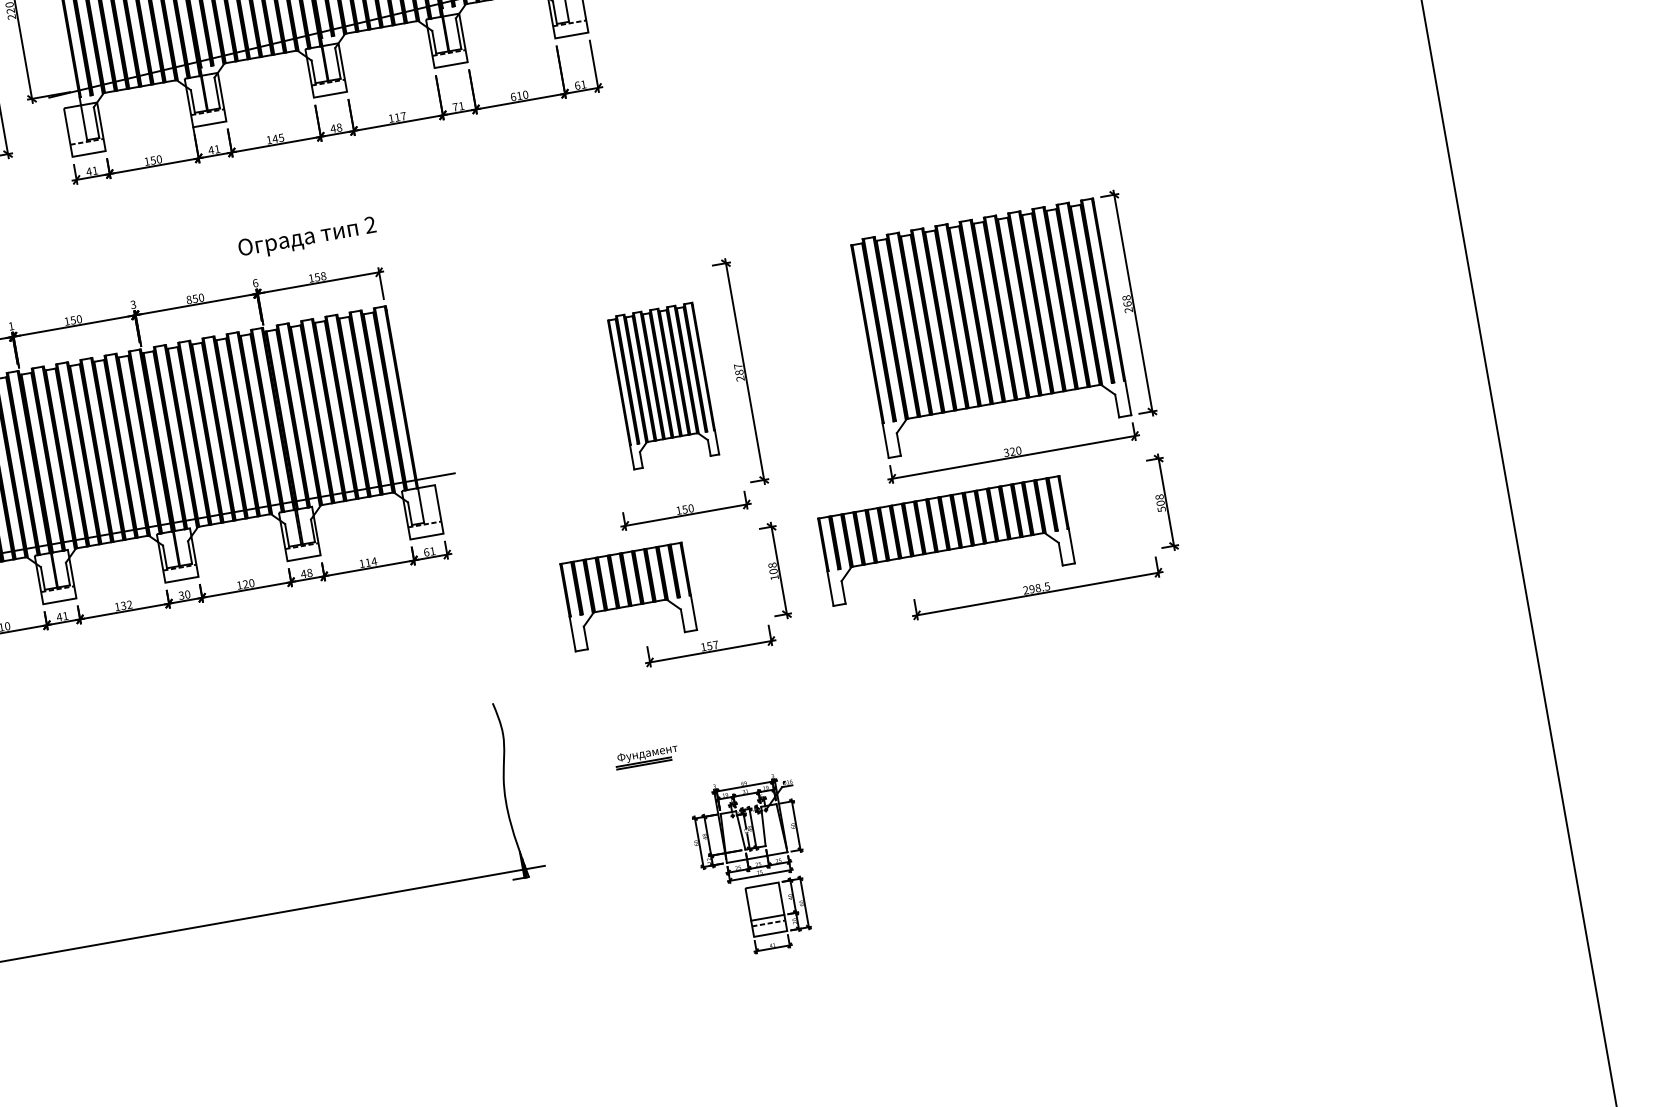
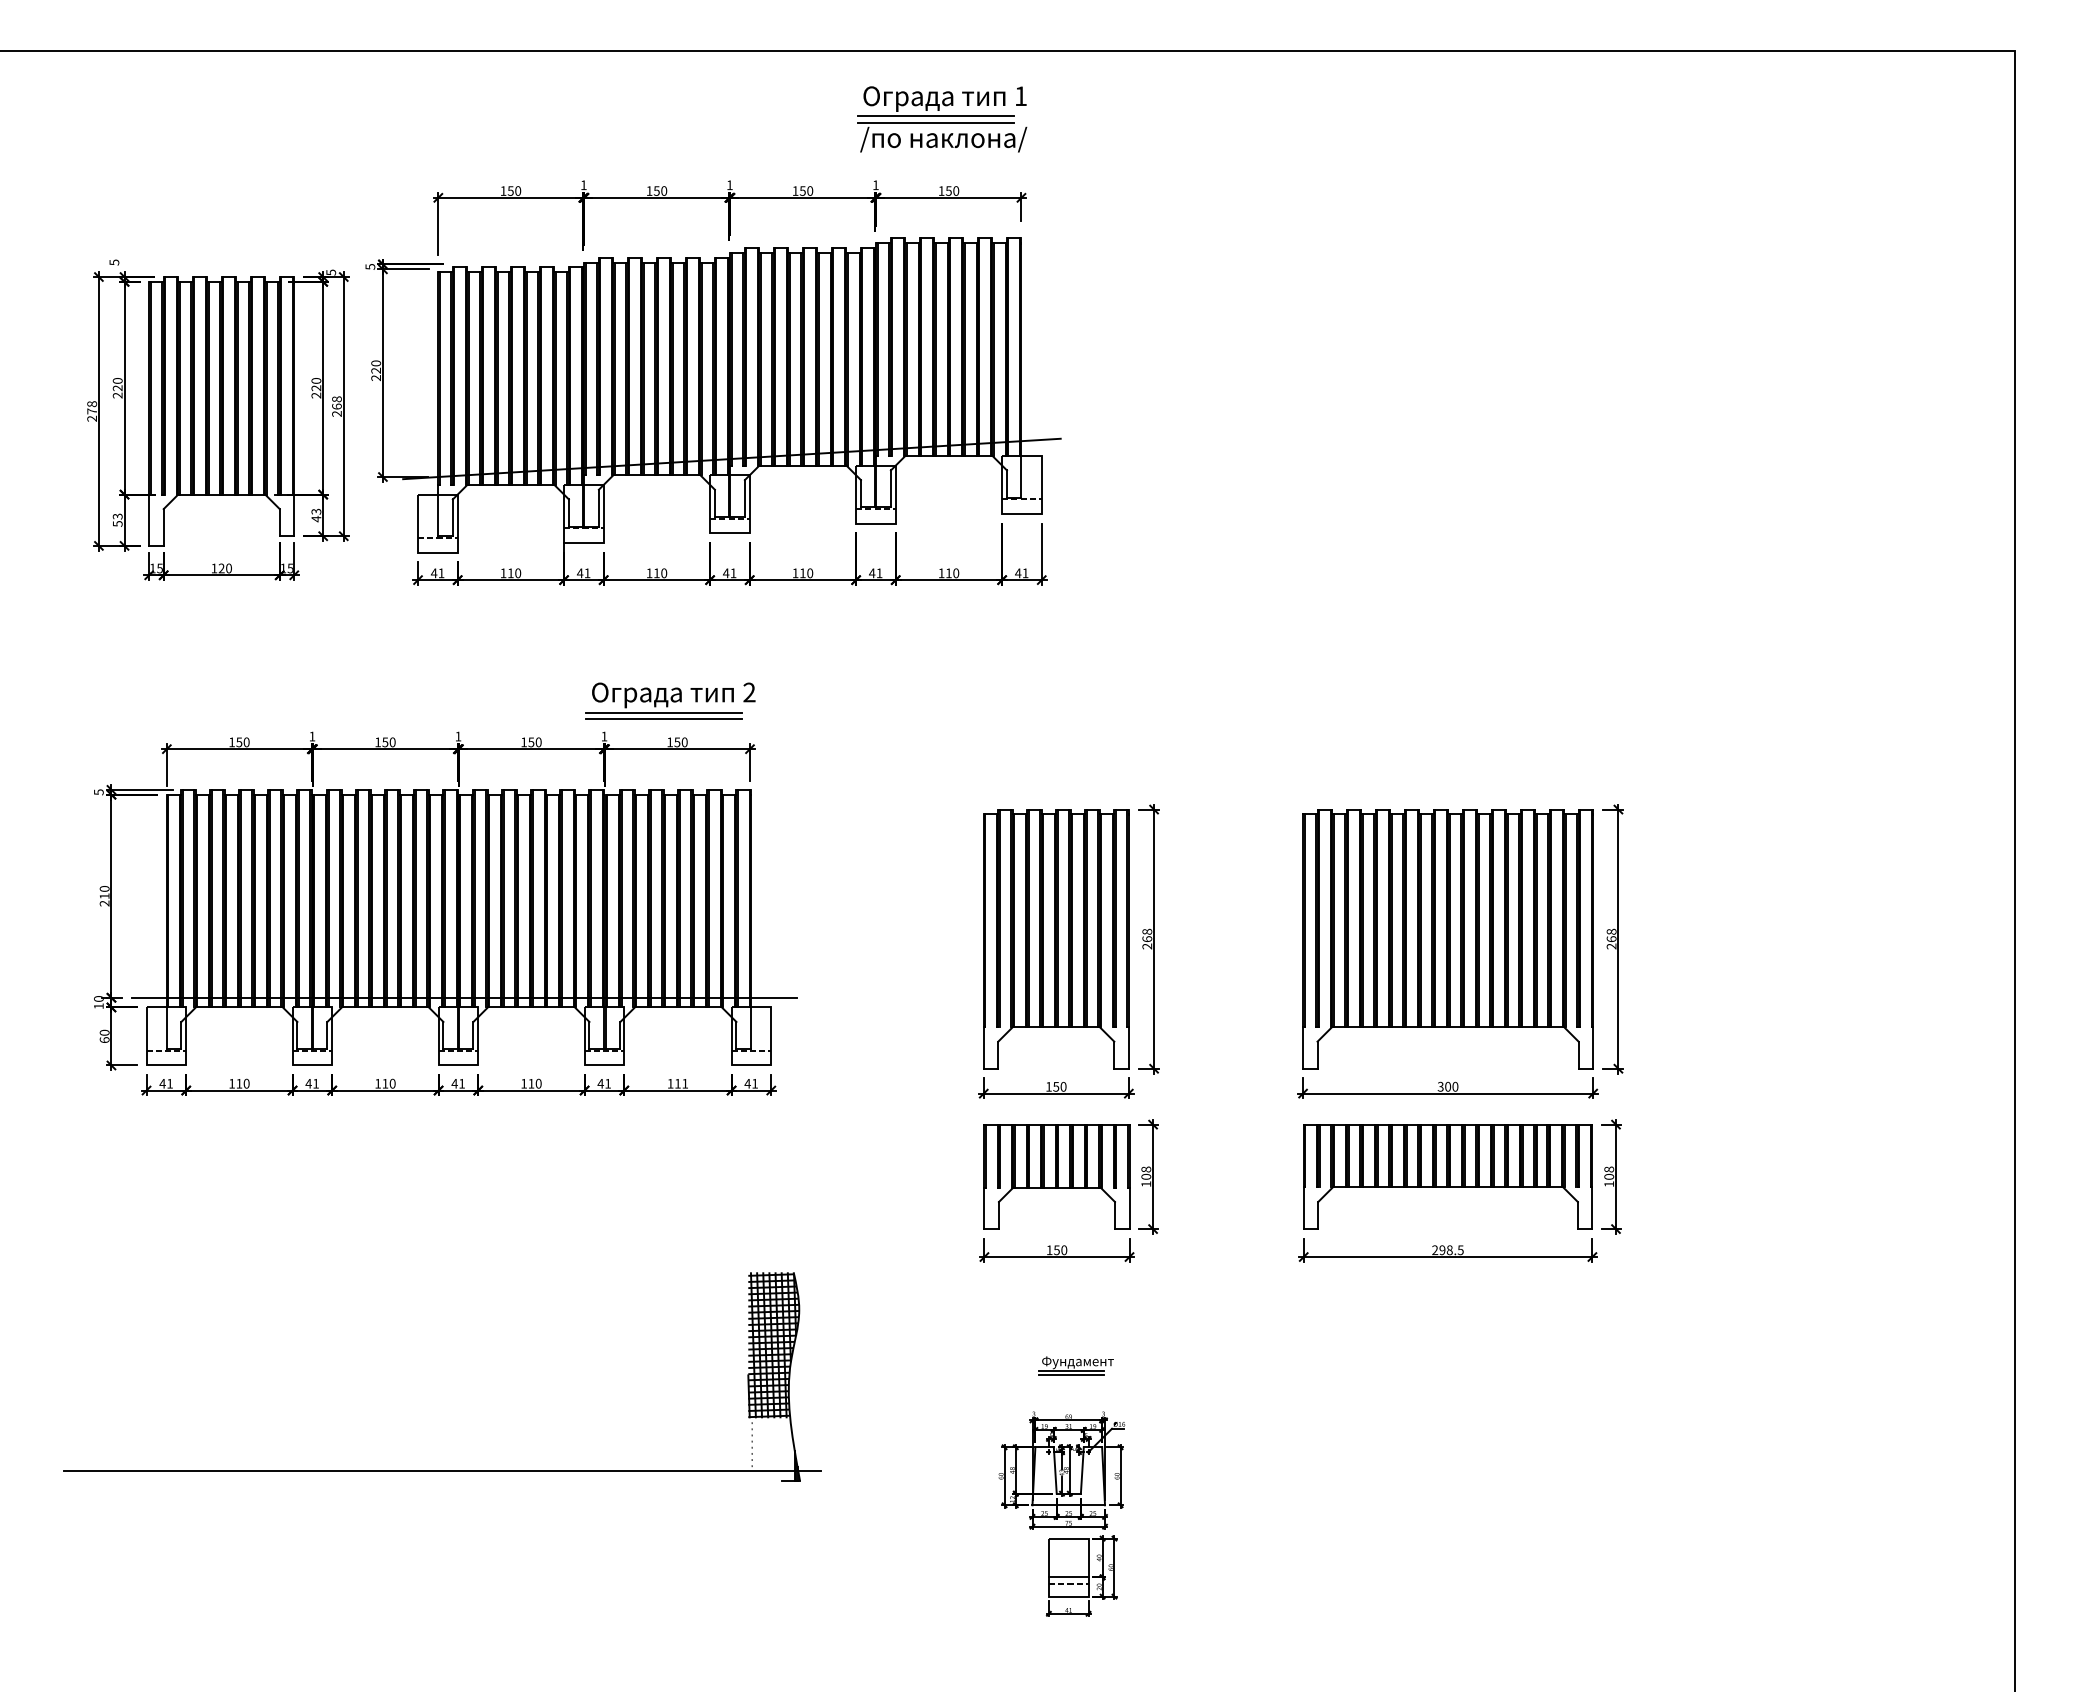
text: (577, 85) -> (1018, 573), 61 -> 41
text: (513, 97) -> (941, 573), 610 -> 110
text: (455, 107) -> (872, 573), 71 -> 41
text: (403, 116) -> (810, 573), 117 -> 110
text: (339, 127) -> (733, 573), 48 -> 41
text: (278, 138) -> (660, 573), 145 -> 110
text: (152, 160) -> (510, 573), 150 -> 110
line: (302, 254) -> (664, 712), added
line: (303, 260) -> (664, 719), added
text: (323, 276) -> (684, 742), 158 -> 150
text: (255, 283) -> (604, 736), 6 -> 1
text: (189, 299) -> (524, 742), 850 -> 150
text: (133, 304) -> (458, 736), 3 -> 1
text: (739, 369) -> (1147, 935), 287 -> 268
part: (663, 386) -> (1056, 939), size x1.43
text: (1012, 451) -> (1448, 1086), 320 -> 300
text: (1162, 509) -> (1609, 1184), 508 -> 108
part: (945, 540) -> (1447, 1176), moved
text: (426, 552) -> (747, 1083), 61 -> 41
text: (373, 561) -> (684, 1083), 114 -> 111
text: (310, 572) -> (608, 1083), 48 -> 41
text: (245, 584) -> (531, 1083), 120 -> 110
text: (184, 594) -> (458, 1083), 30 -> 41
part: (628, 596) -> (1056, 1176), moved
text: (126, 605) -> (388, 1083), 132 -> 110
text: (716, 645) -> (1064, 1250), 157 -> 150
part: (646, 756) -> (1075, 1365), moved
hatch: (490, 787) -> (773, 1369), added

